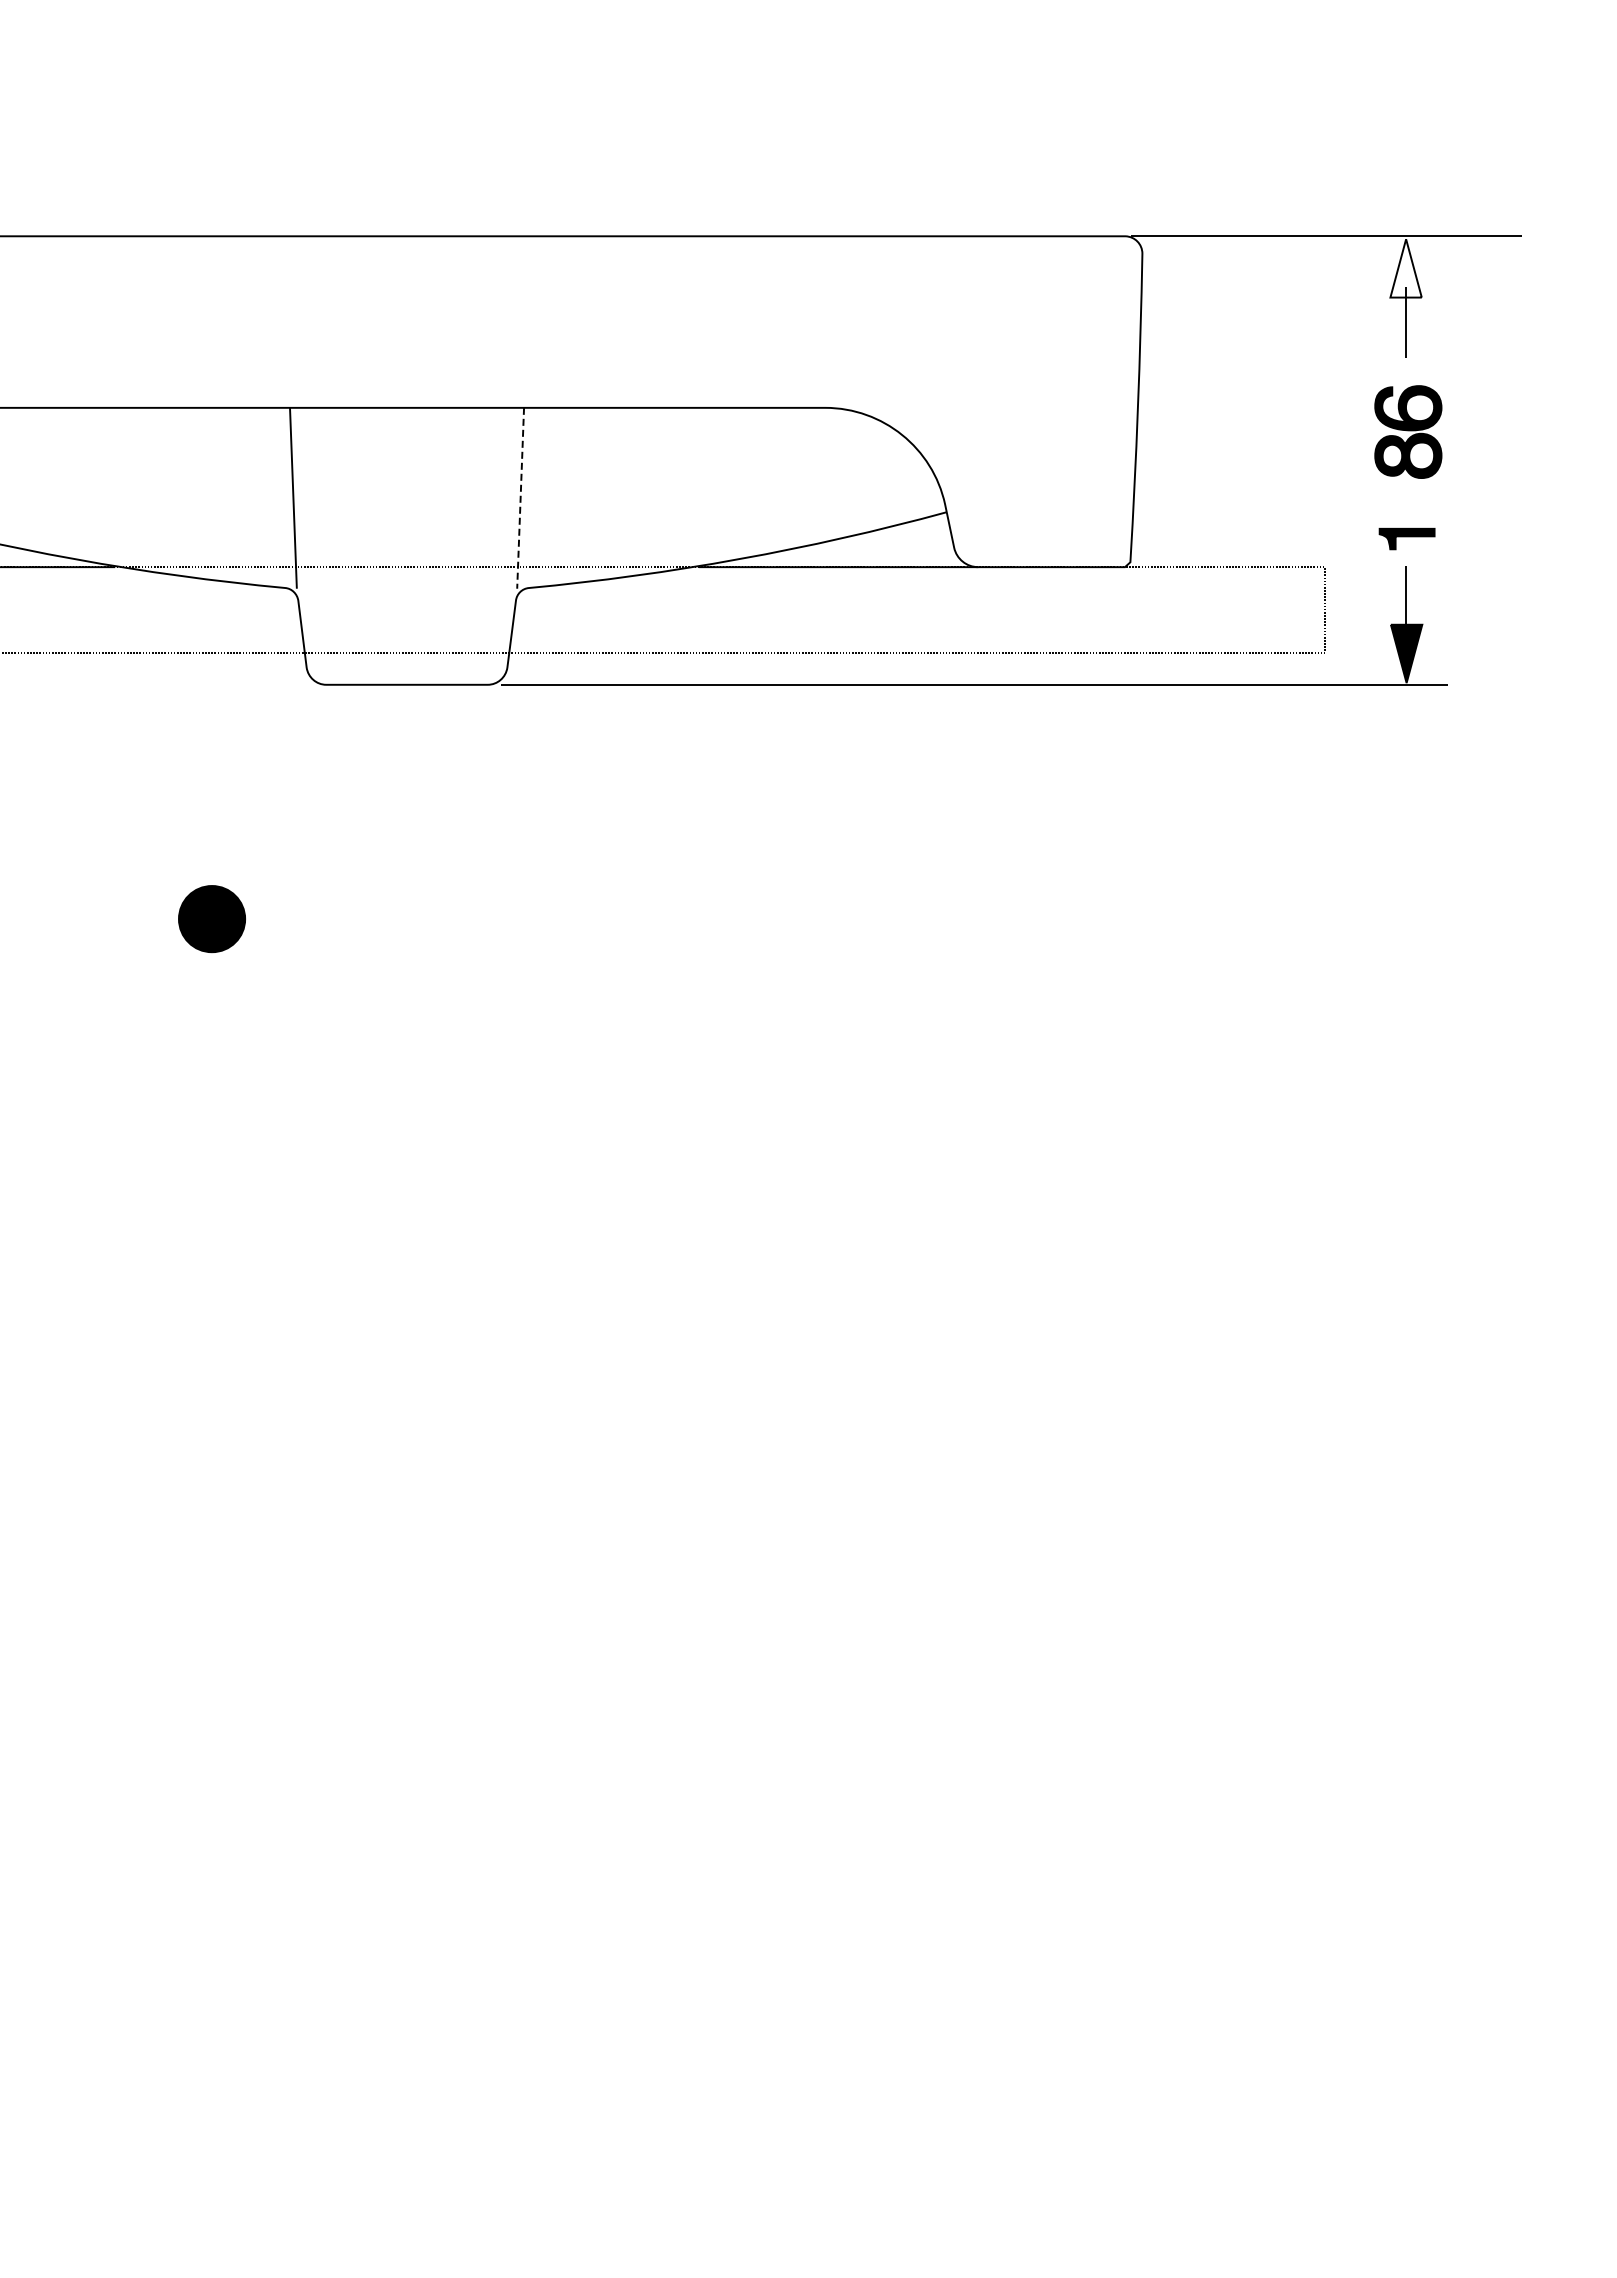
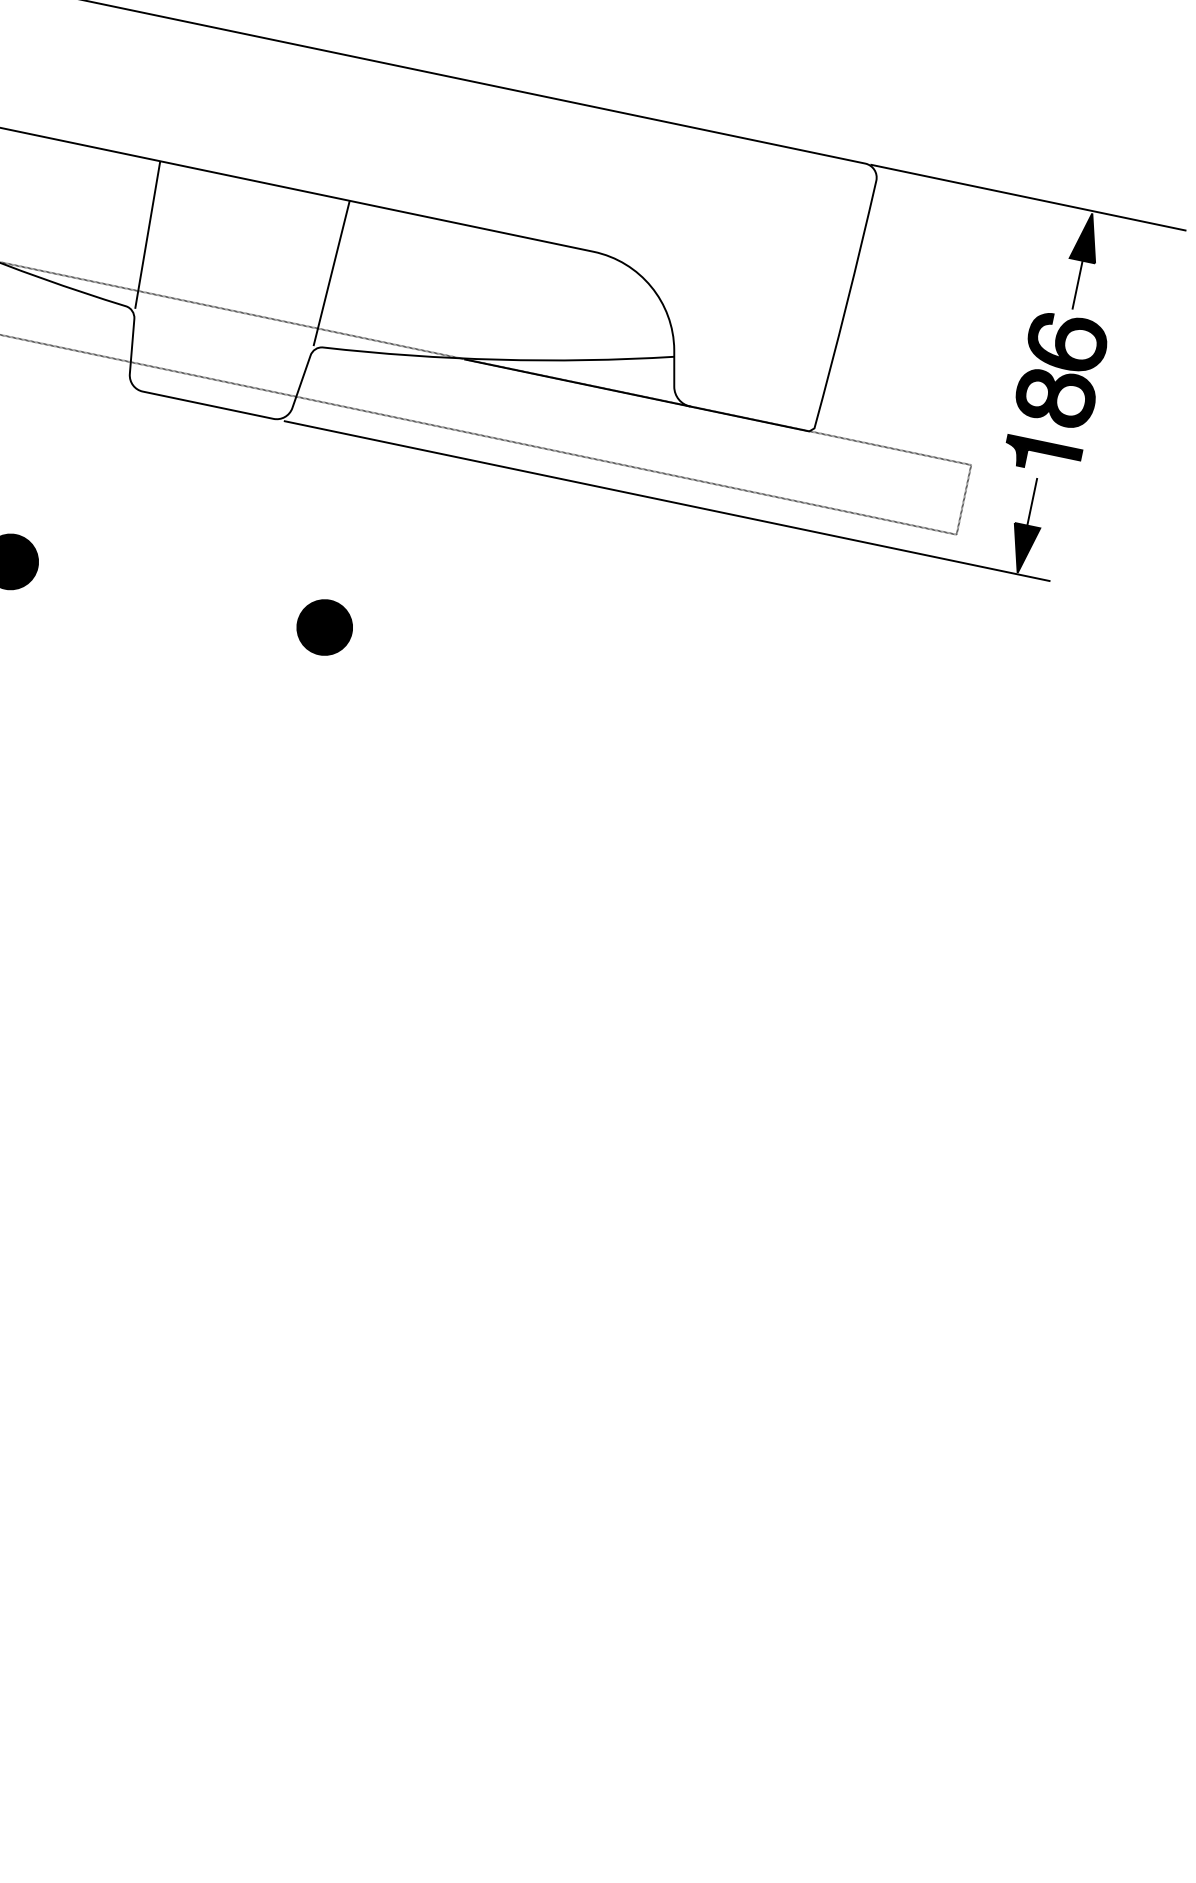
fill: (1405, 268) -> (1086, 237), added
part: (1408, 431) -> (1061, 369), size x1.43
line: (520, 498) -> (331, 273), dashed -> solid
part: (1406, 538) -> (1041, 455), size x1.67
part: (599, 919) -> (324, 627), added

